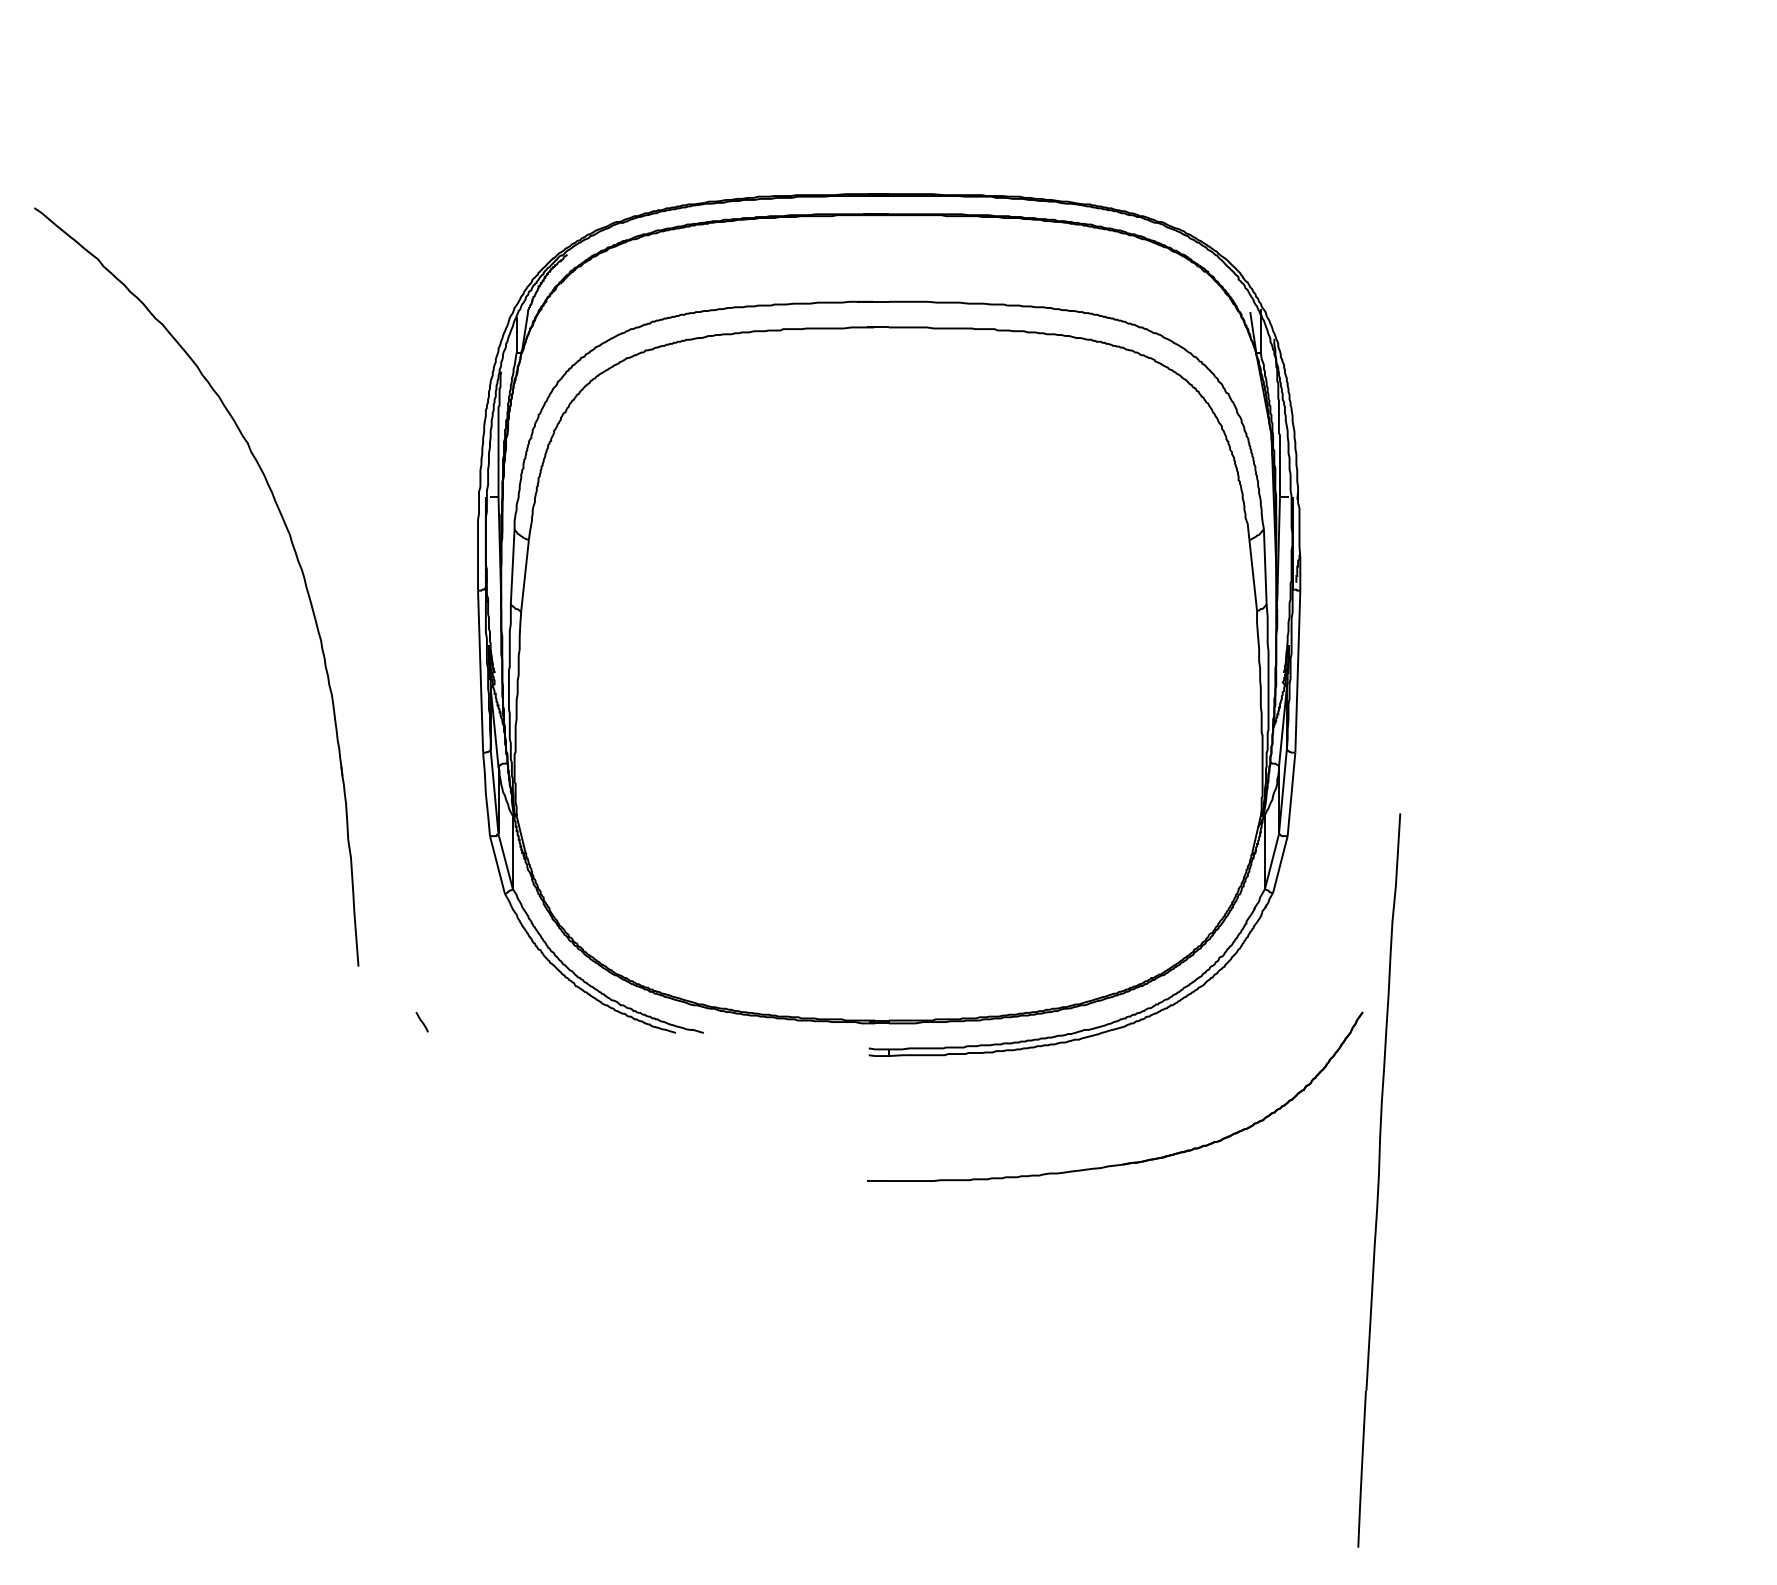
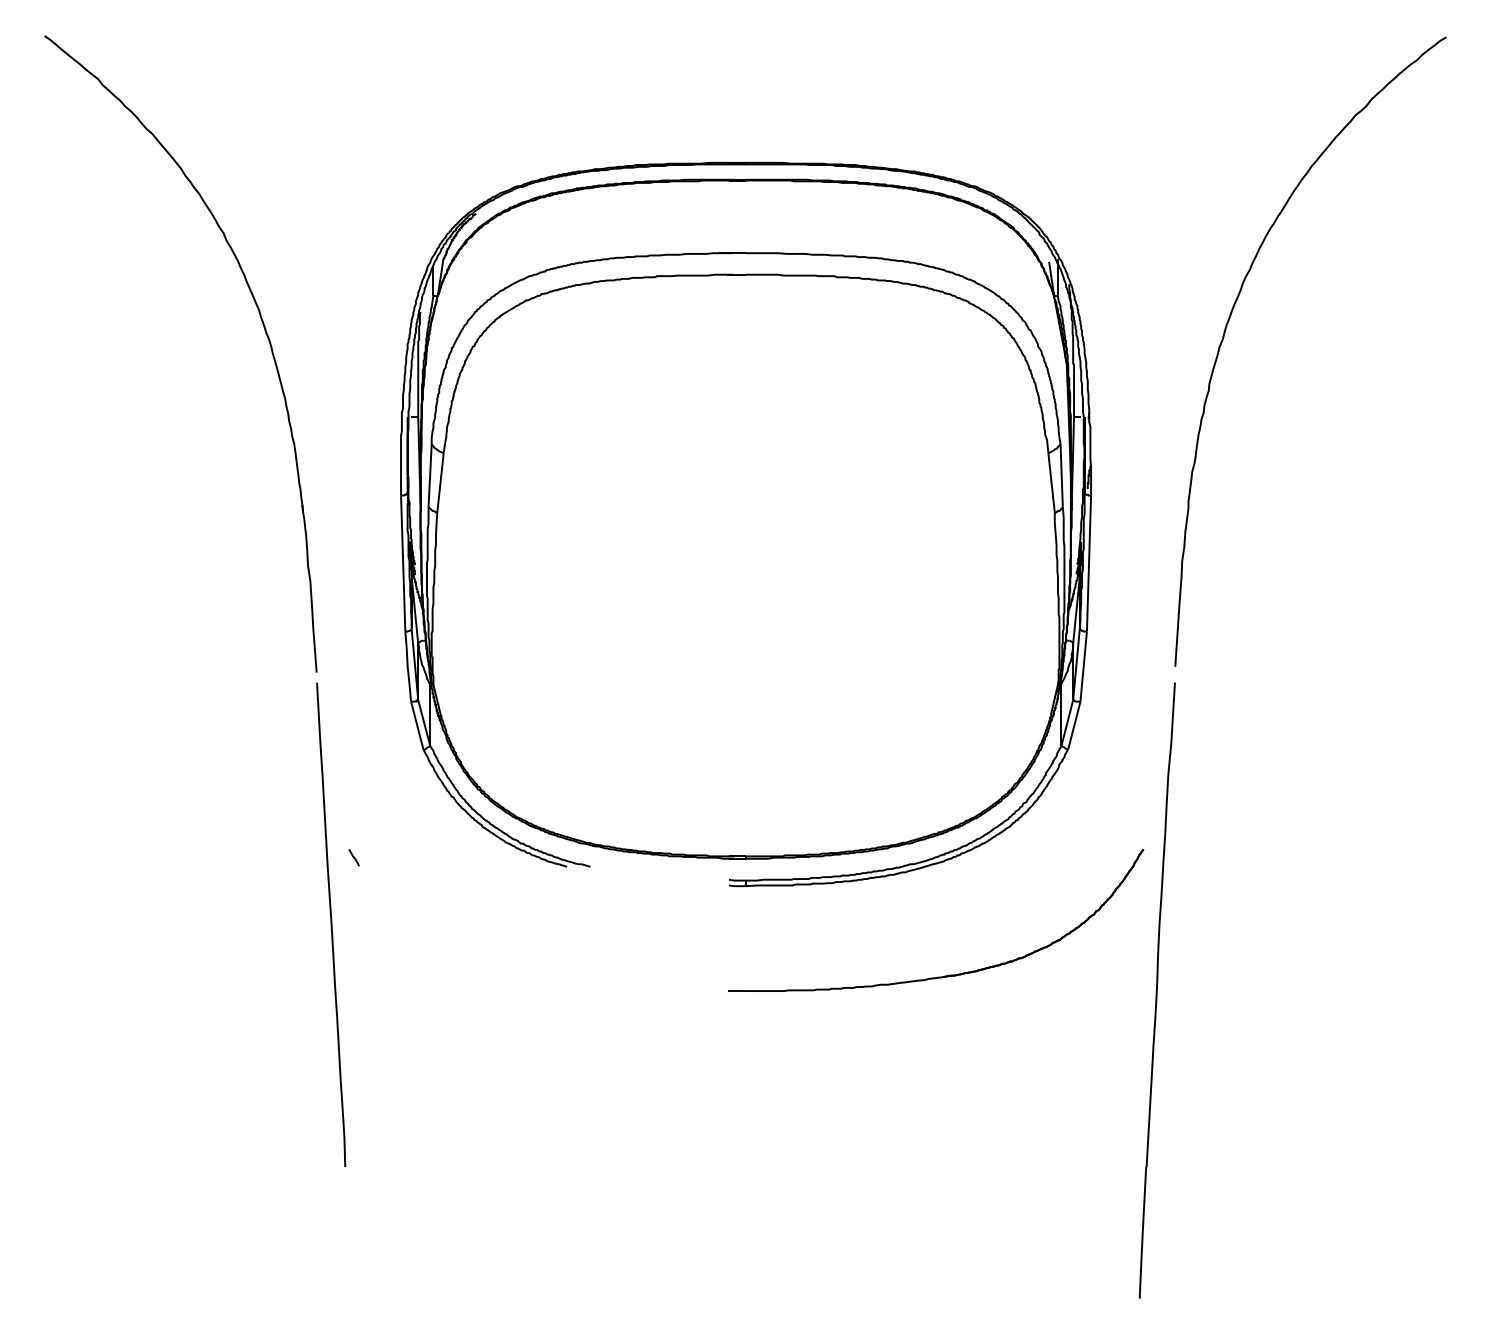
curve: (1466, 379) -> (1230, 318), added
part: (295, 556) -> (263, 328), moved
curve: (394, 1101) -> (330, 924), added

